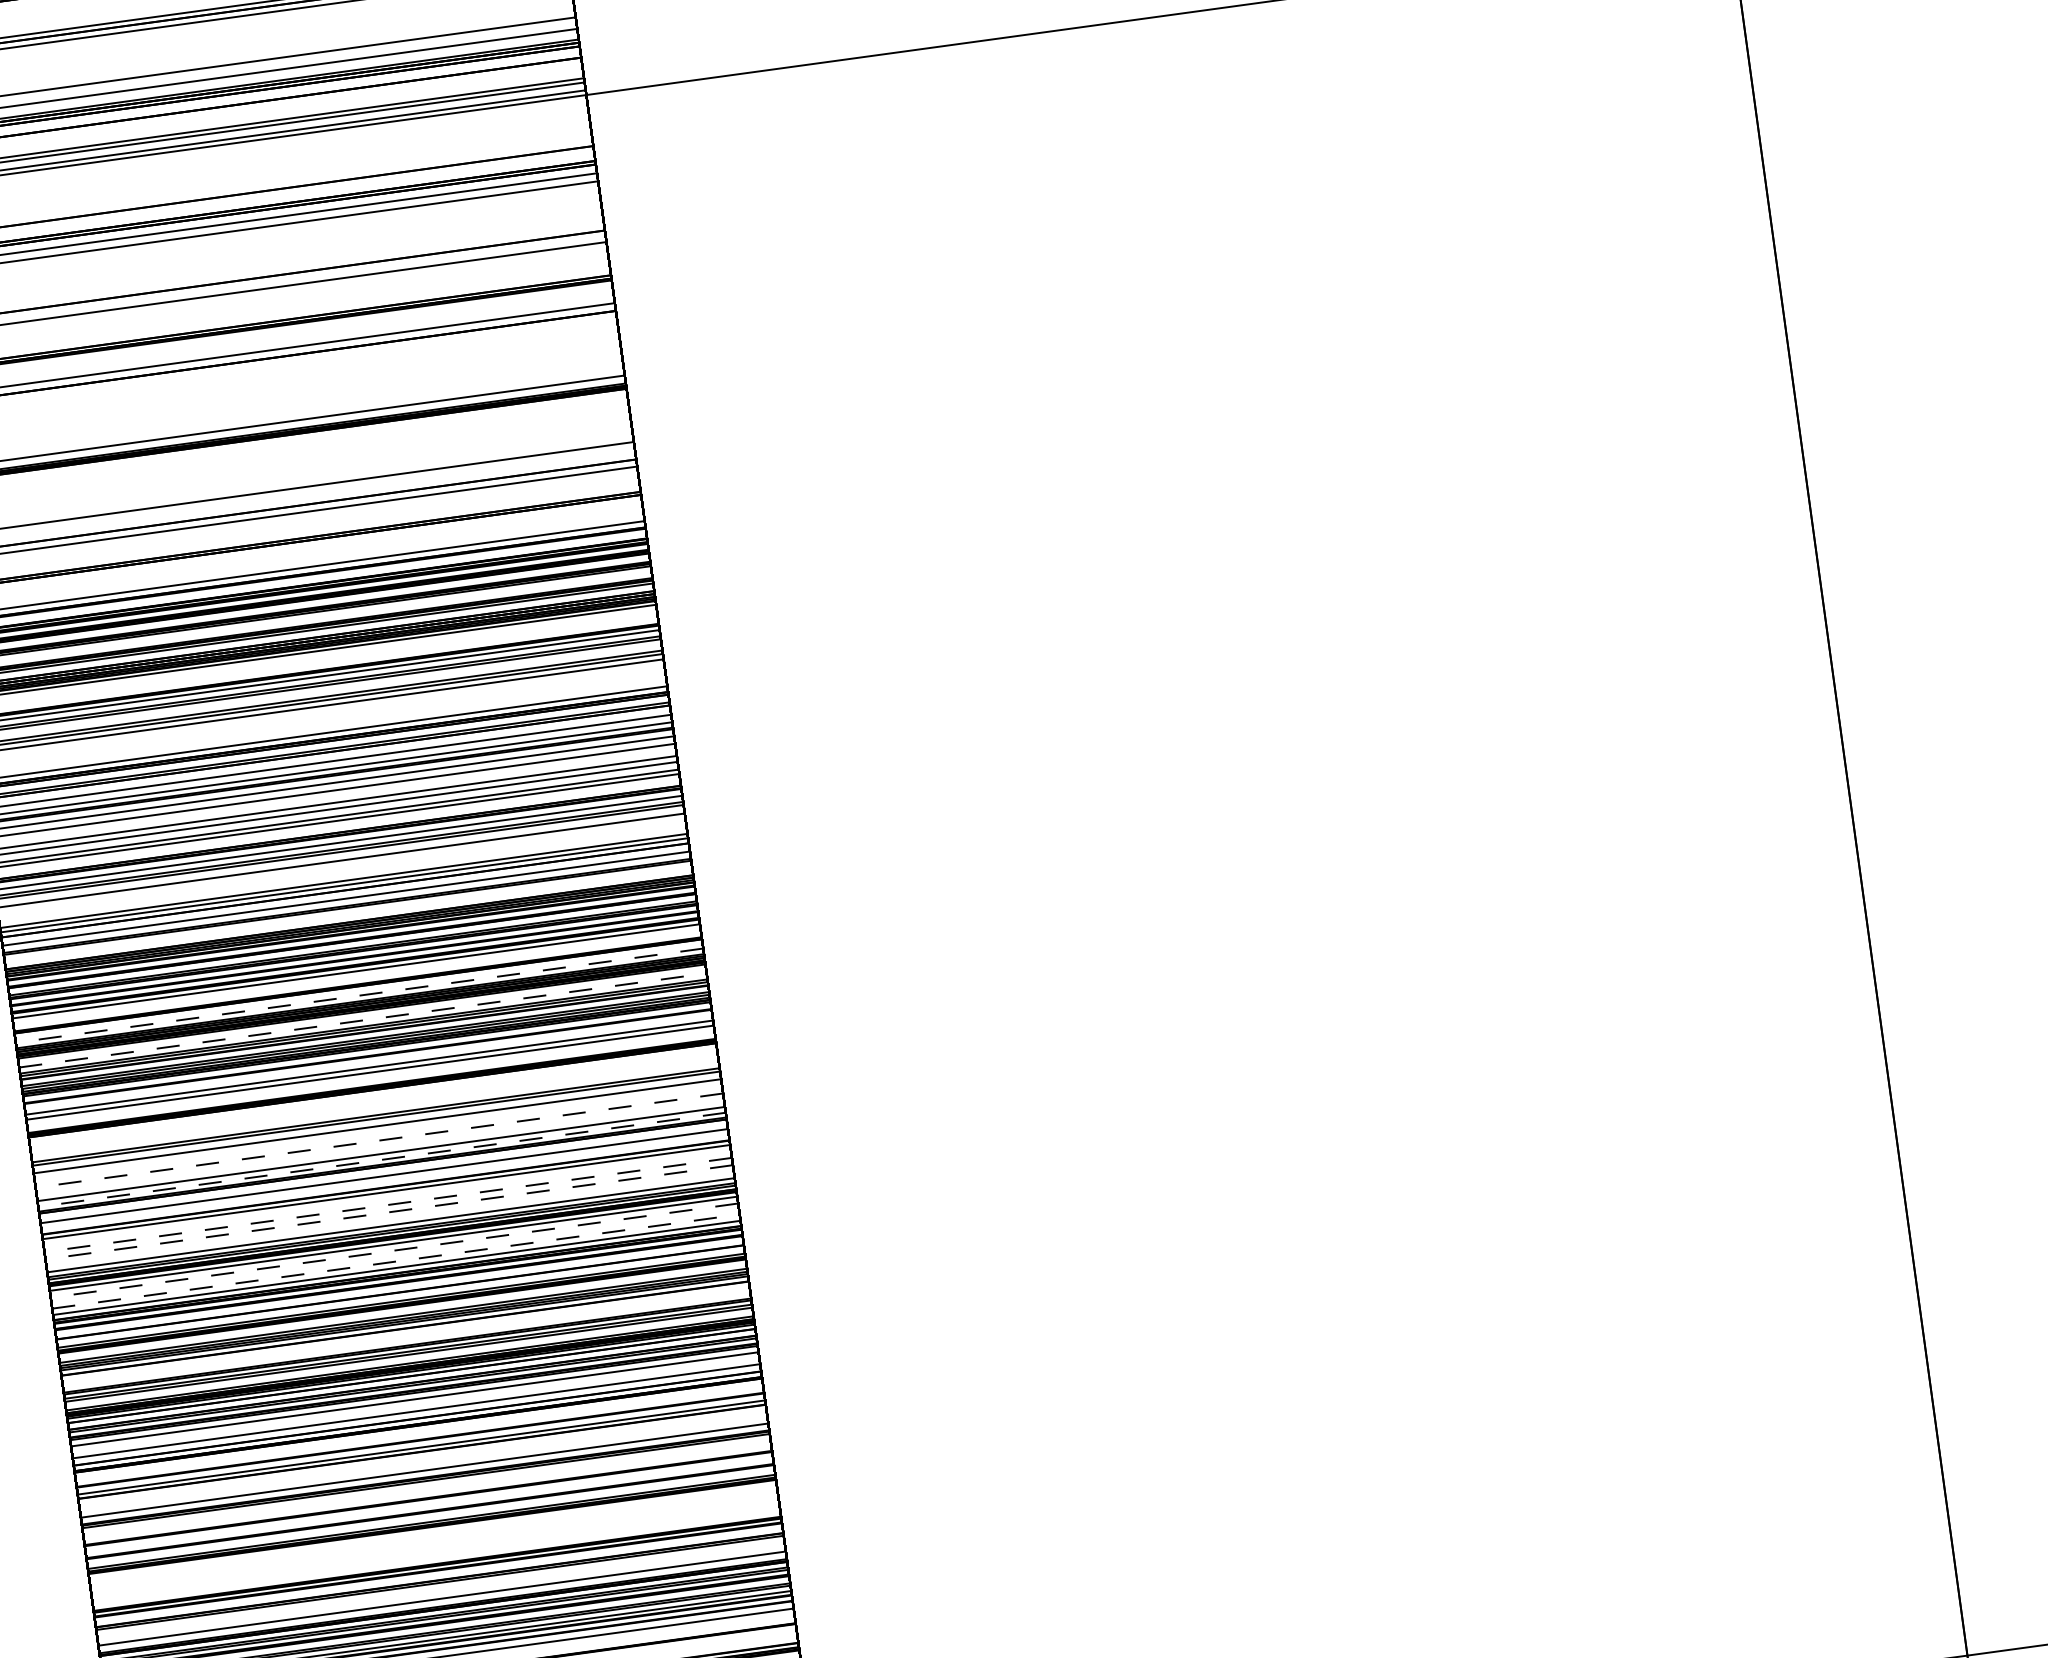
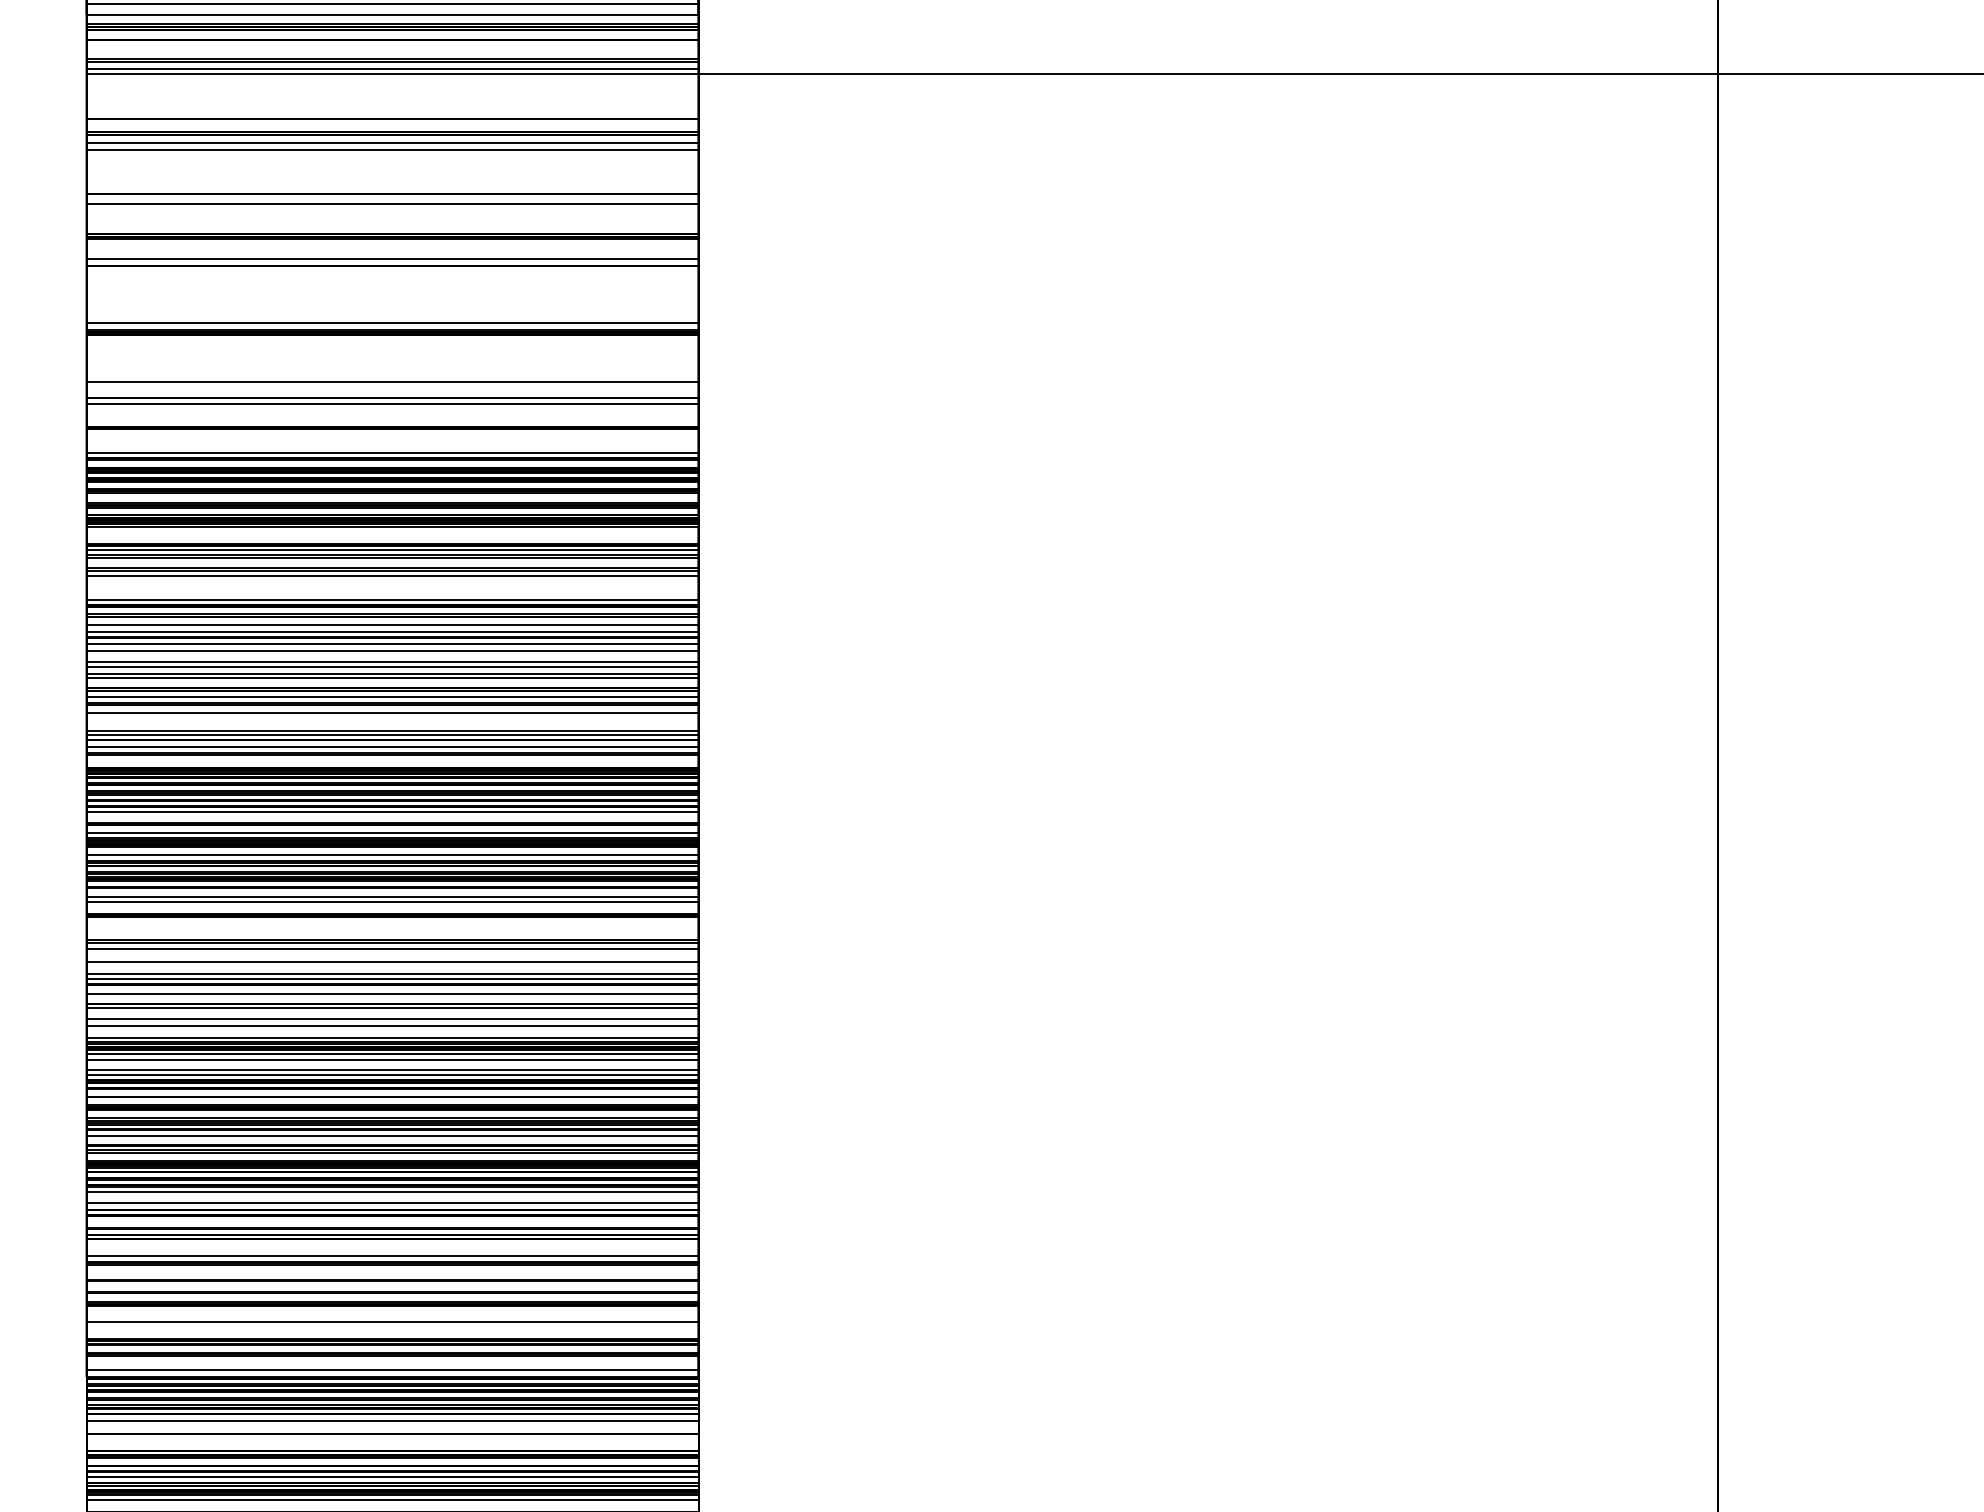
line: (359, 996) -> (392, 833), dashed -> solid
line: (362, 1020) -> (392, 855), dashed -> solid
line: (379, 1140) -> (392, 962), dashed -> solid
line: (381, 1160) -> (392, 979), dashed -> solid
line: (388, 1205) -> (392, 1019), dashed -> solid
line: (389, 1212) -> (392, 1026), dashed -> solid
line: (394, 1251) -> (392, 1060), dashed -> solid
line: (395, 1261) -> (392, 1069), dashed -> solid
line: (405, 1335) -> (392, 1135), added
line: (434, 1545) -> (392, 1322), added

